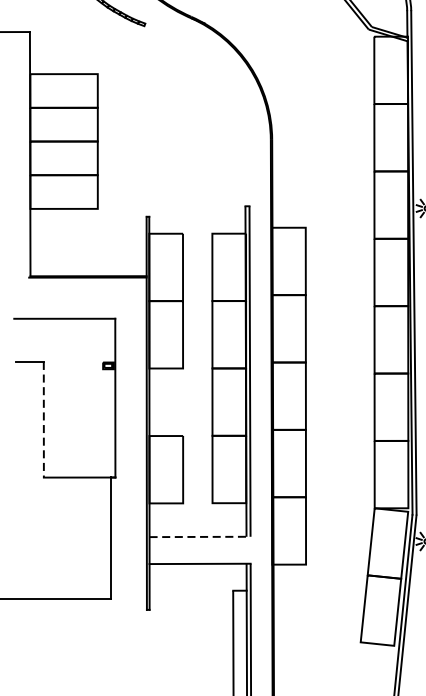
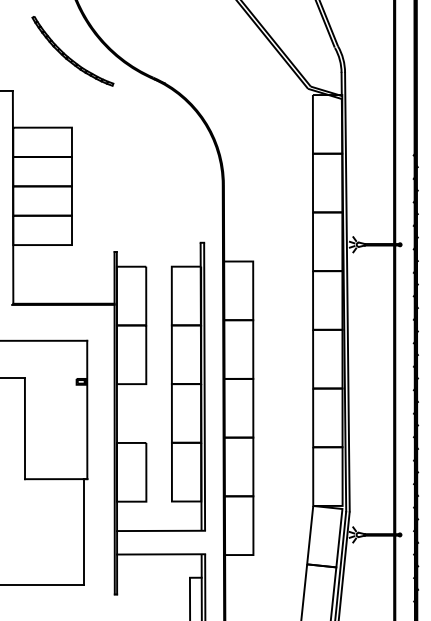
line: (43, 420) -> (24, 429), dashed -> solid
line: (200, 536) -> (161, 530), dashed -> solid

